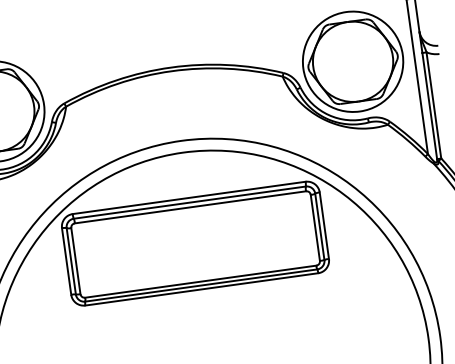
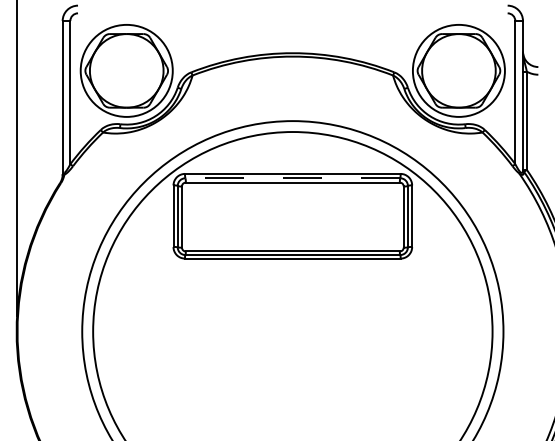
line: (189, 202) -> (292, 178), solid -> dashed

